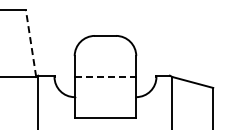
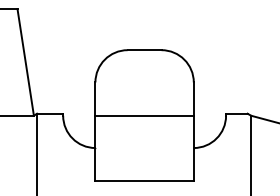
line: (31, 43) -> (26, 62), dashed -> solid
line: (105, 76) -> (144, 115), dashed -> solid

